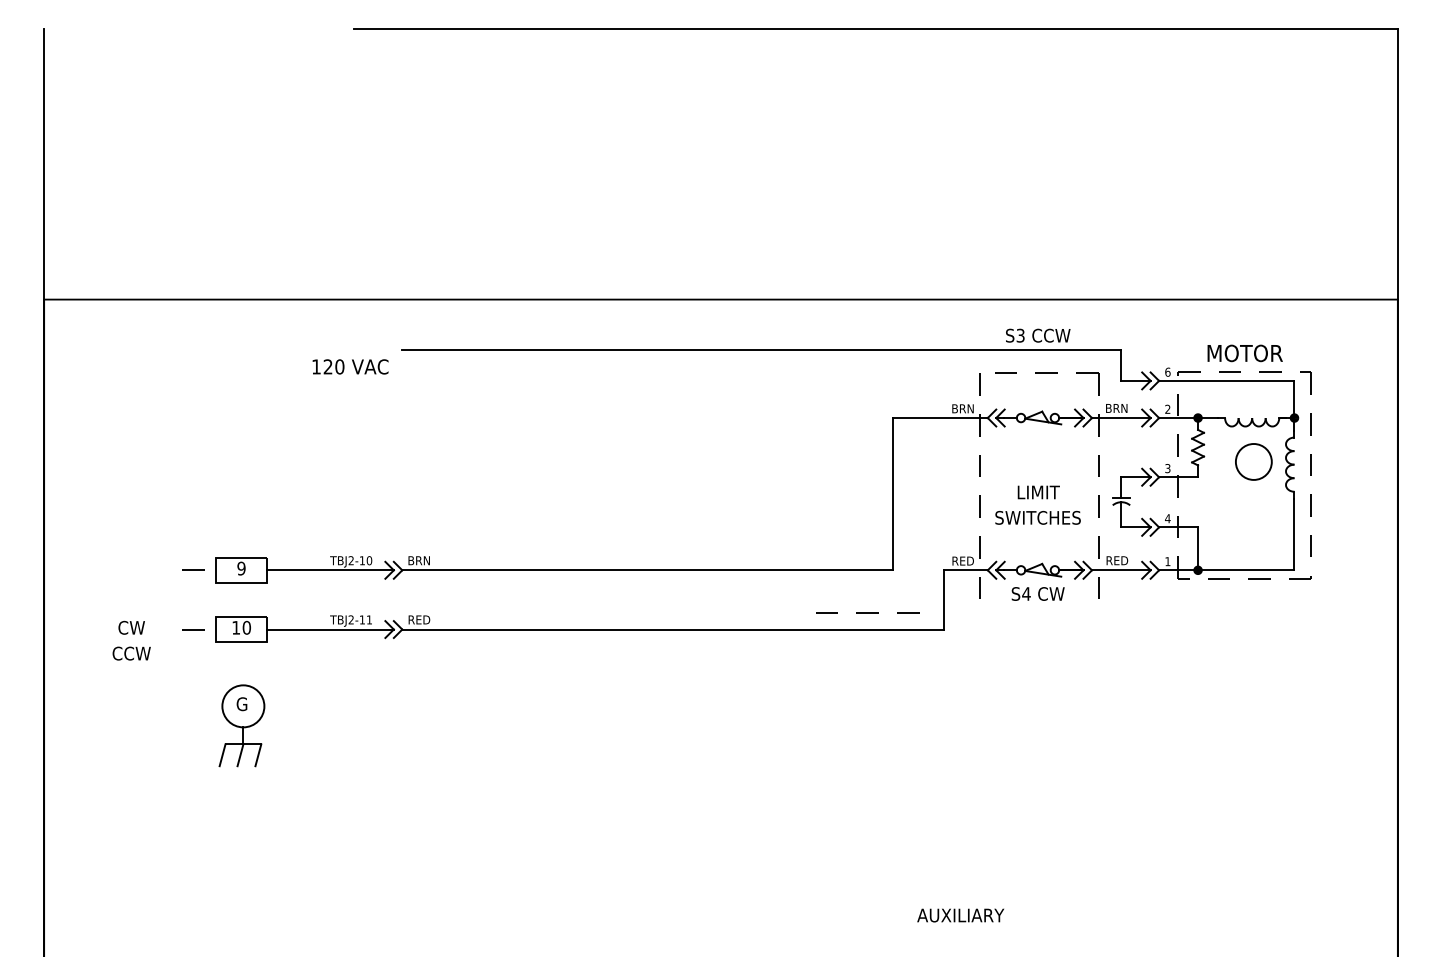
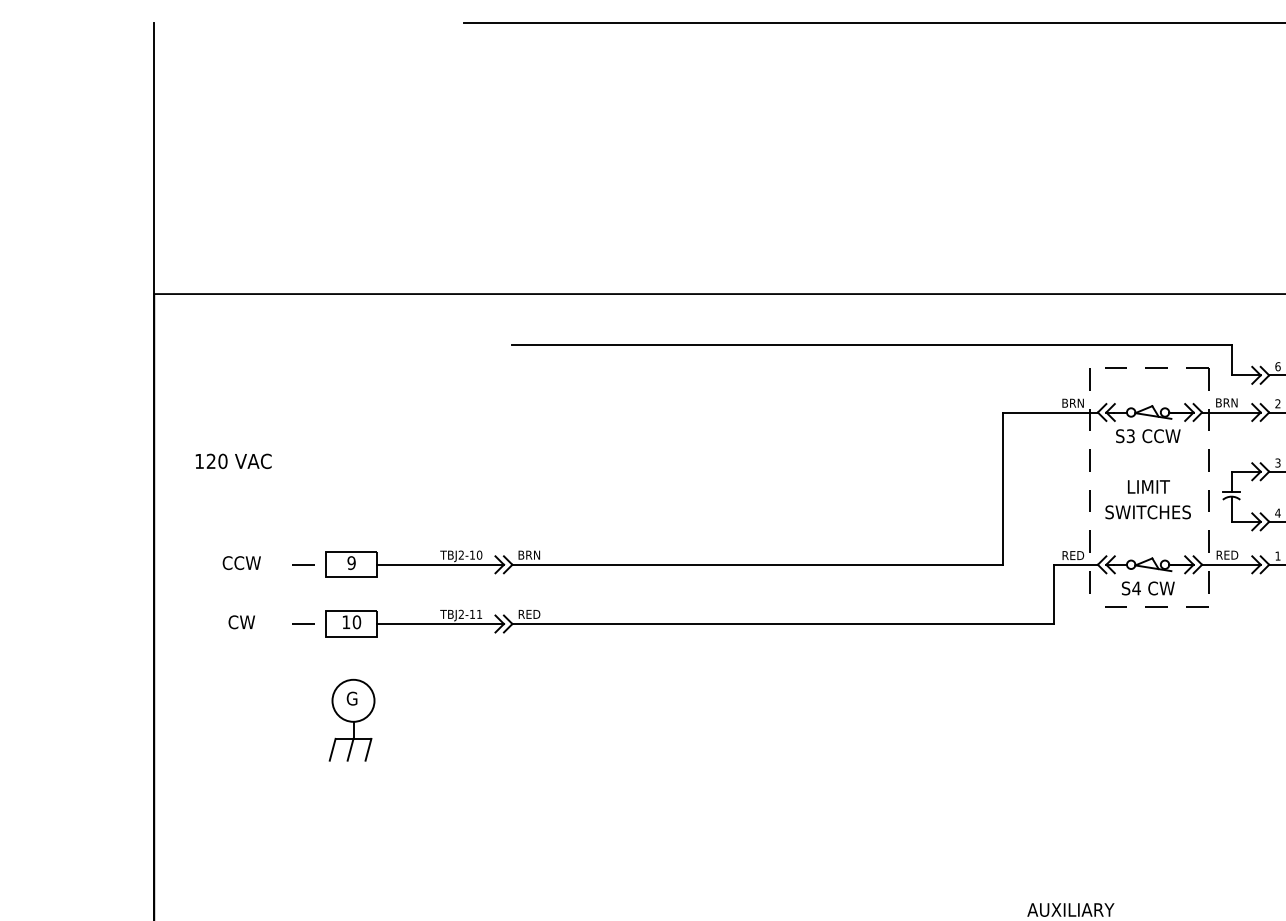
text: (1038, 335) -> (1148, 435), moved
text: (350, 366) -> (233, 460), moved
line: (867, 612) -> (1156, 606), moved
text: (131, 653) -> (241, 562), moved

